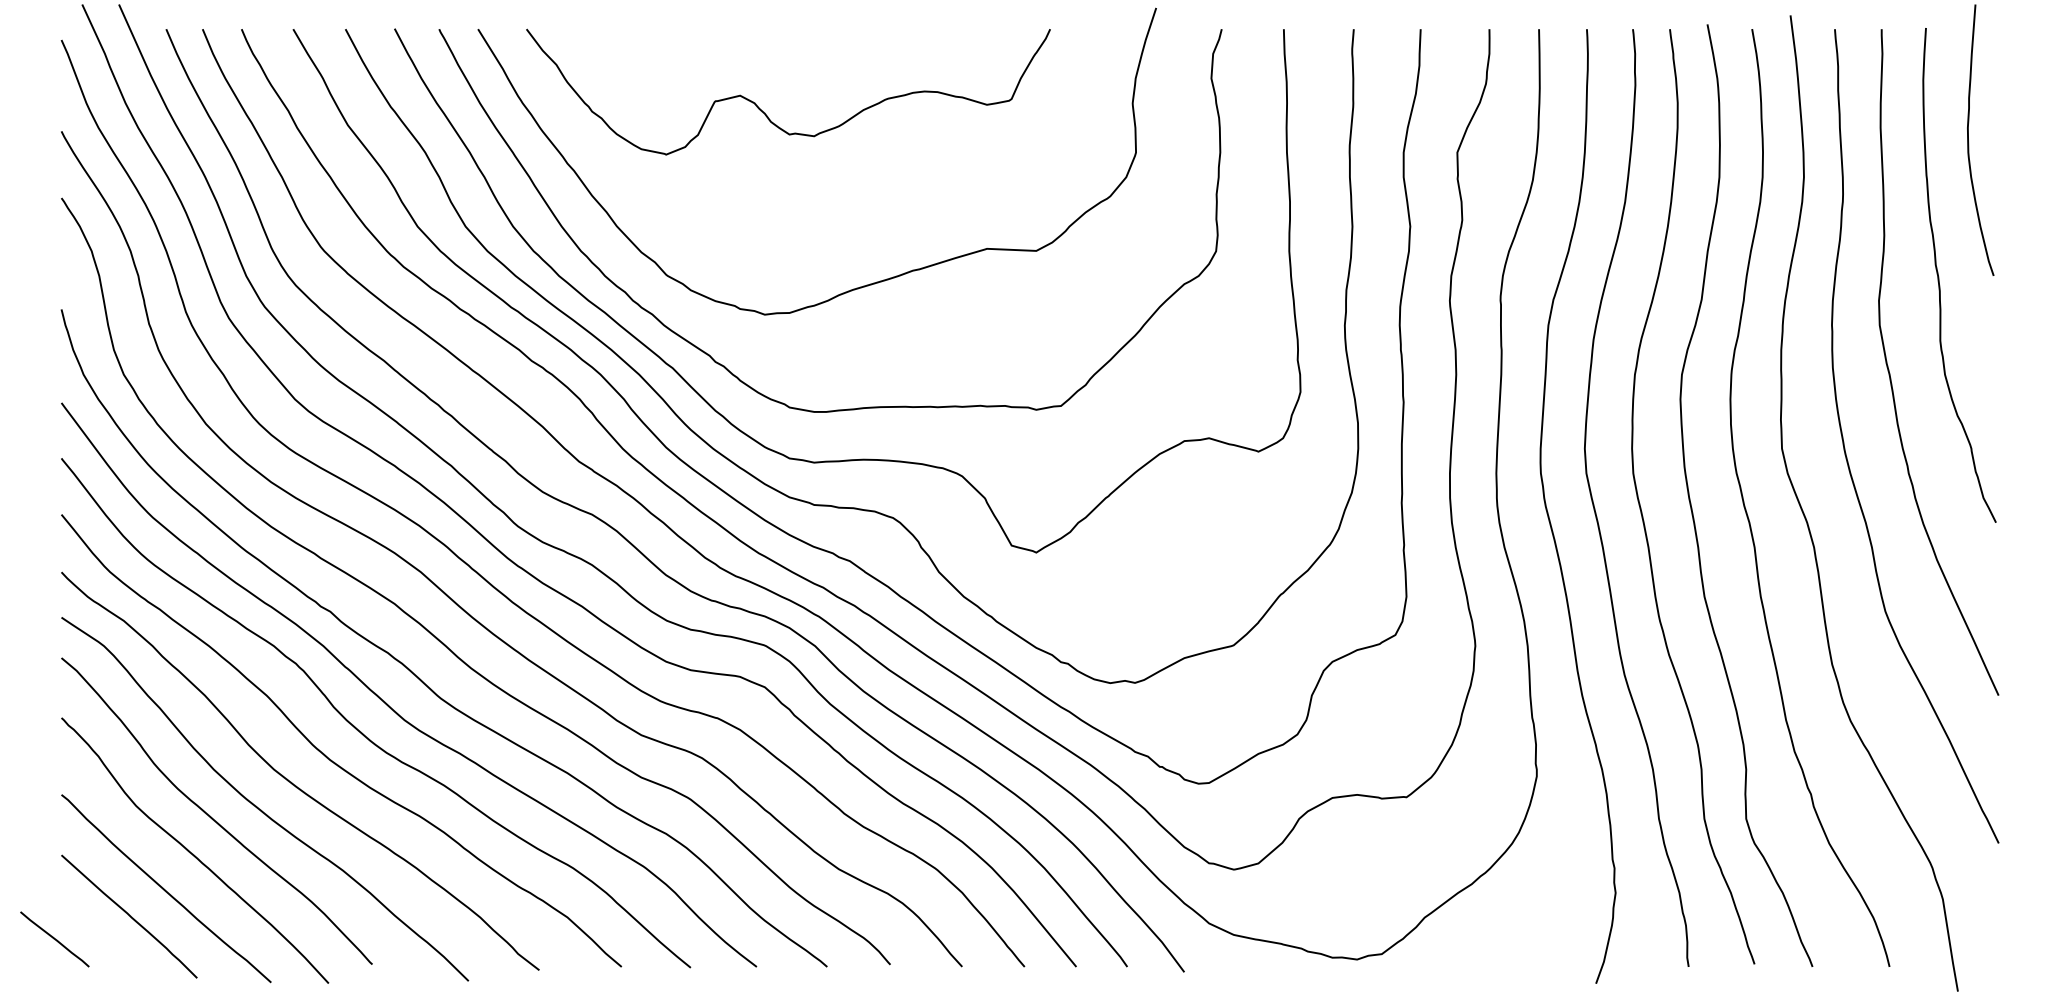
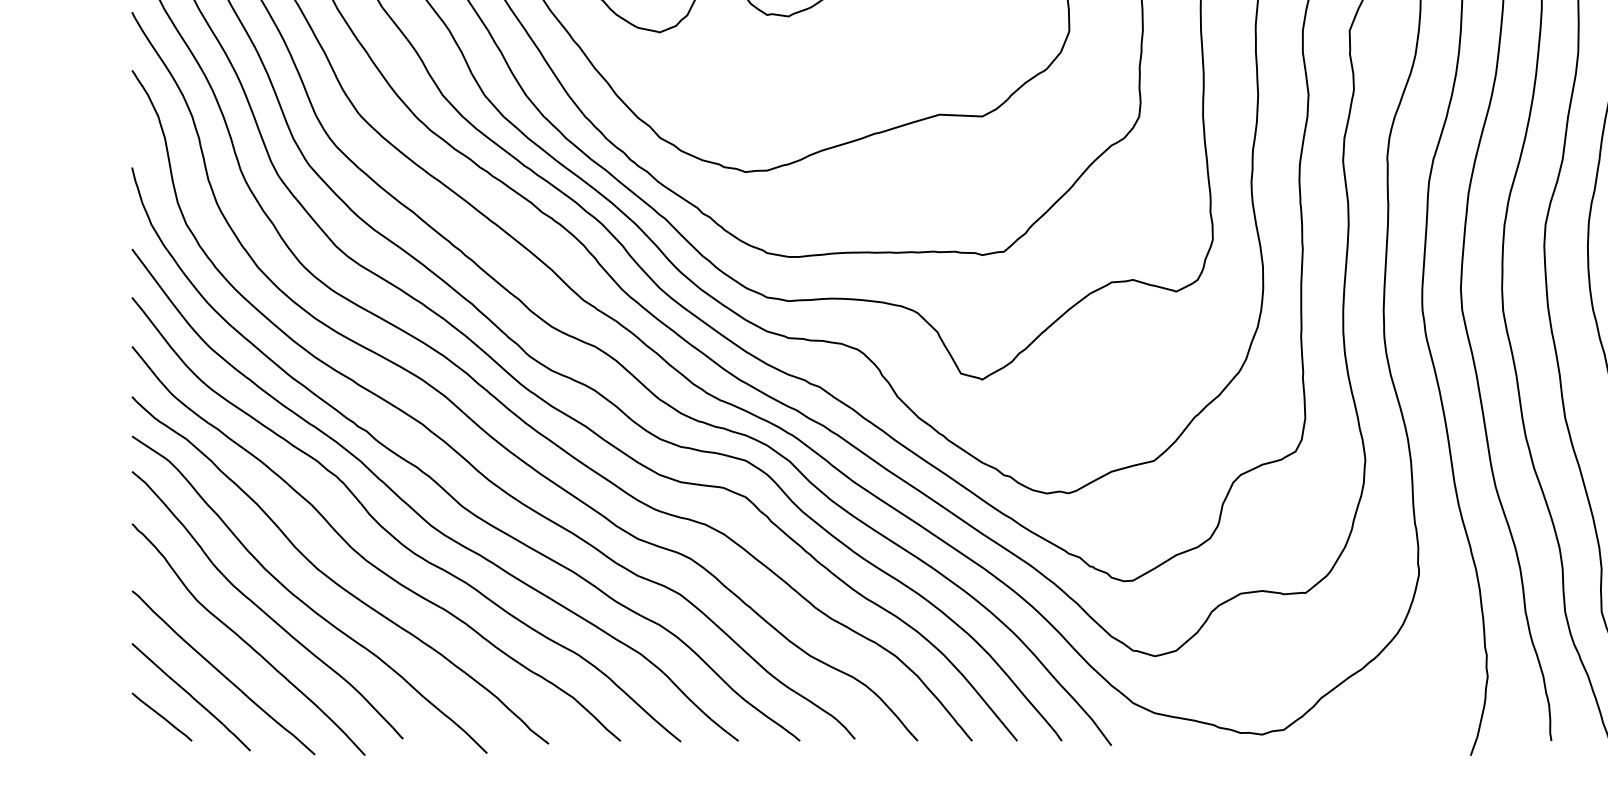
line: (54, 939) -> (161, 717), moved

